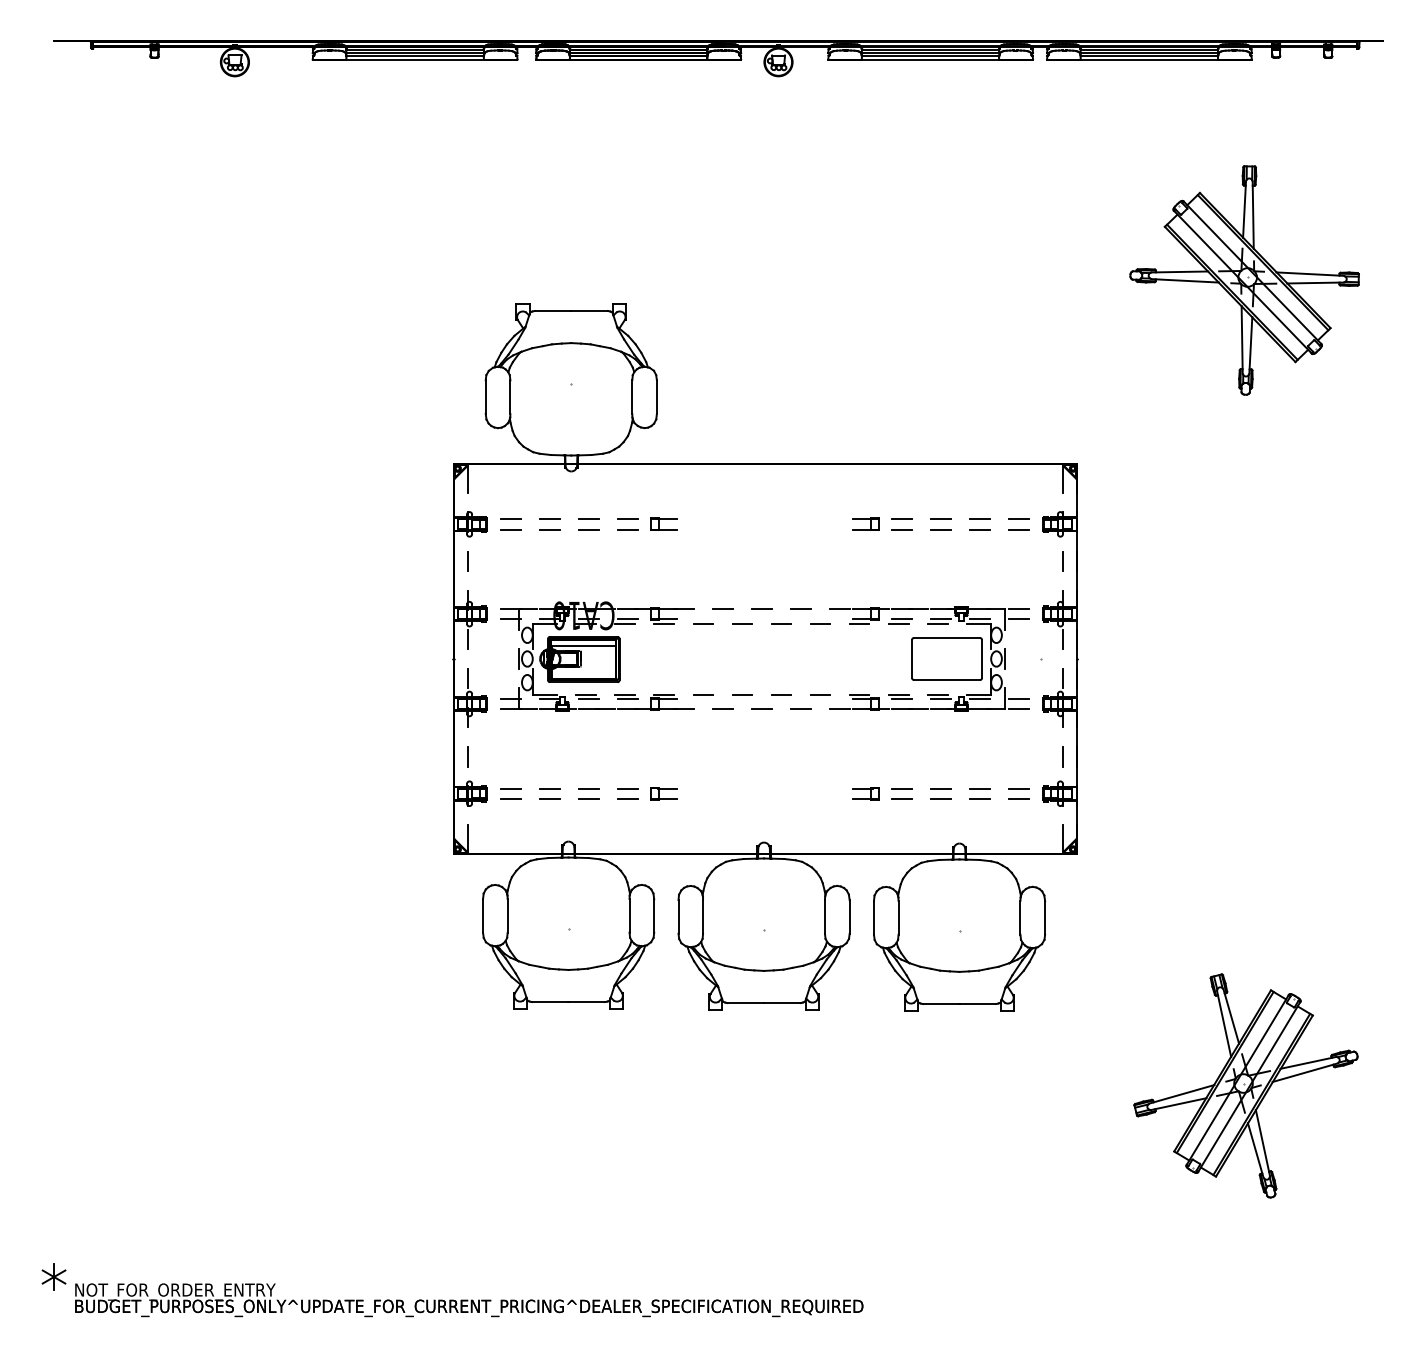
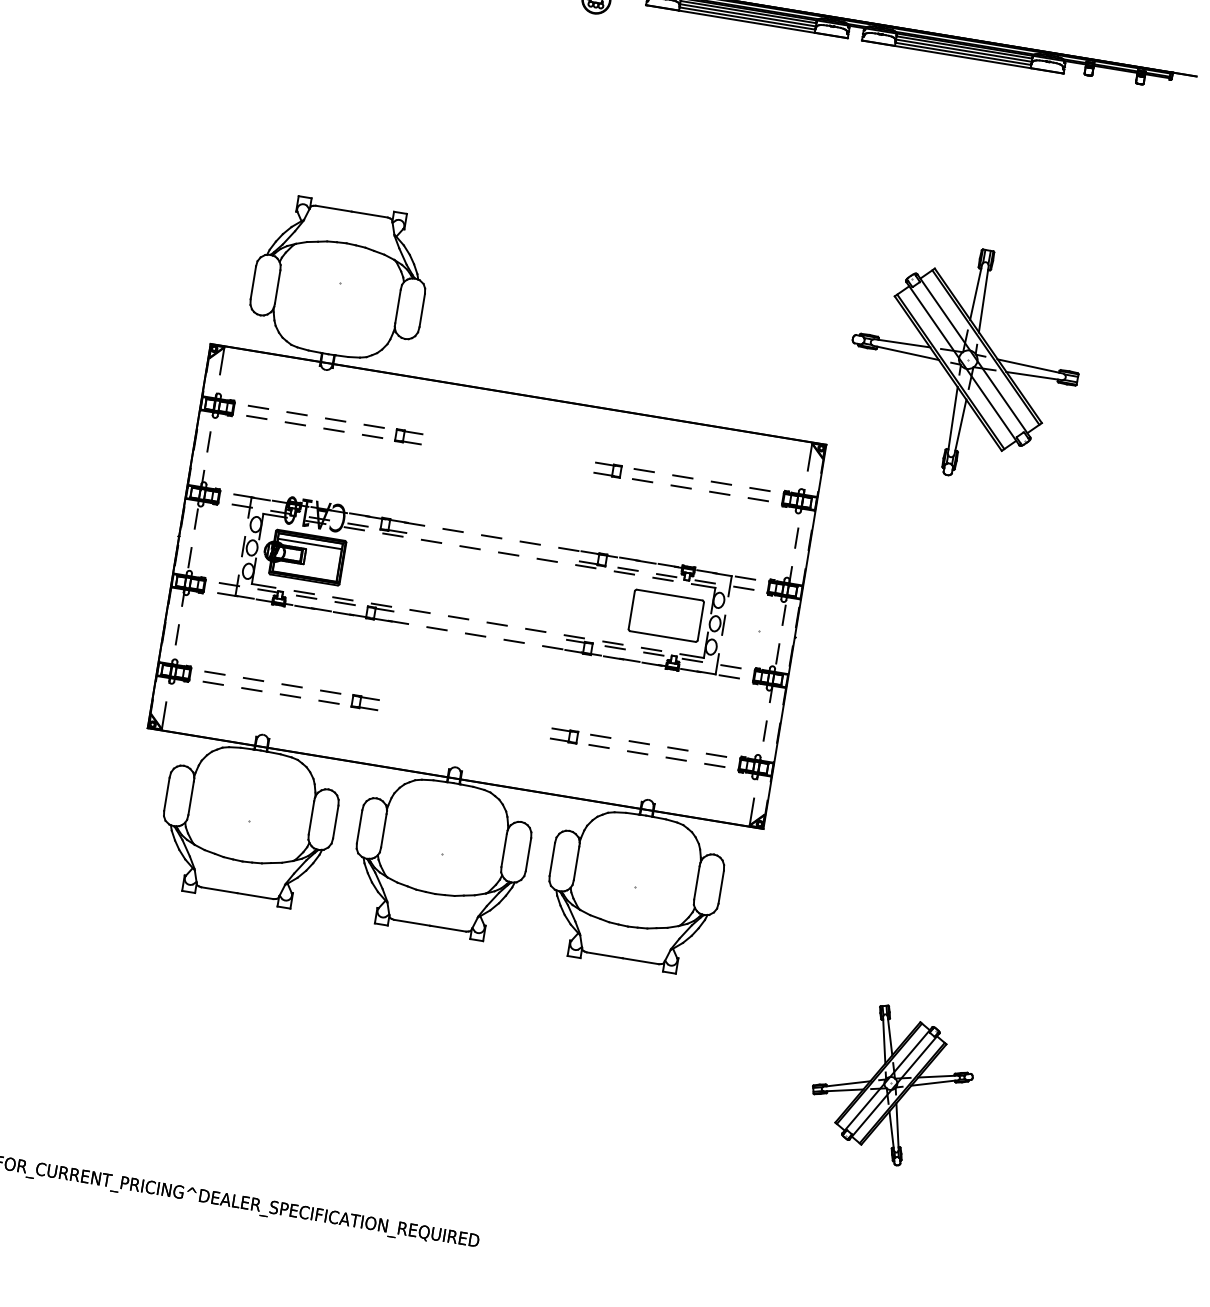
part: (1244, 280) -> (964, 362), moved
part: (1245, 1085) -> (891, 1084), size x0.7

